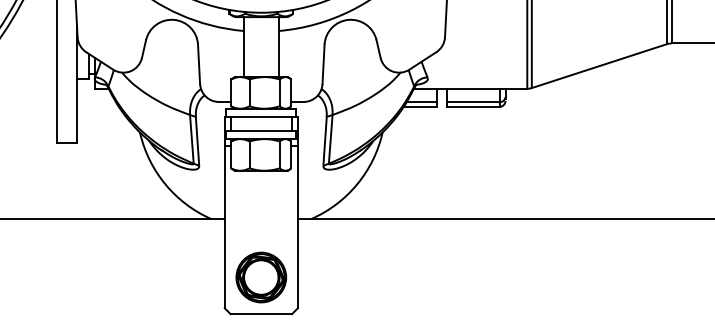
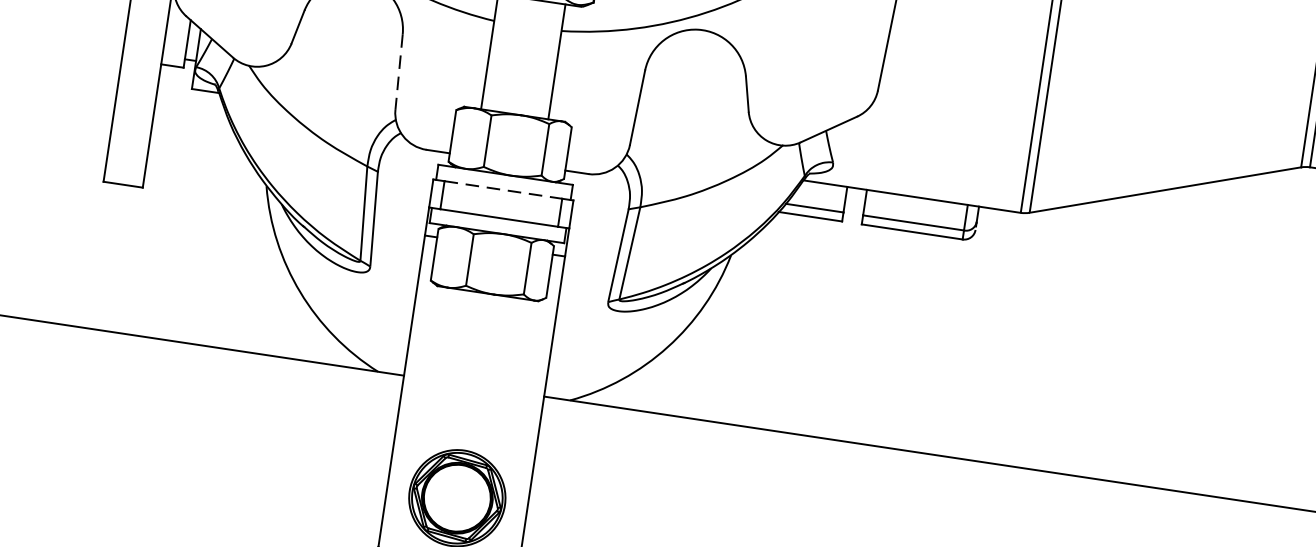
line: (199, 64) -> (399, 72), solid -> dashed
line: (261, 116) -> (503, 189), solid -> dashed

